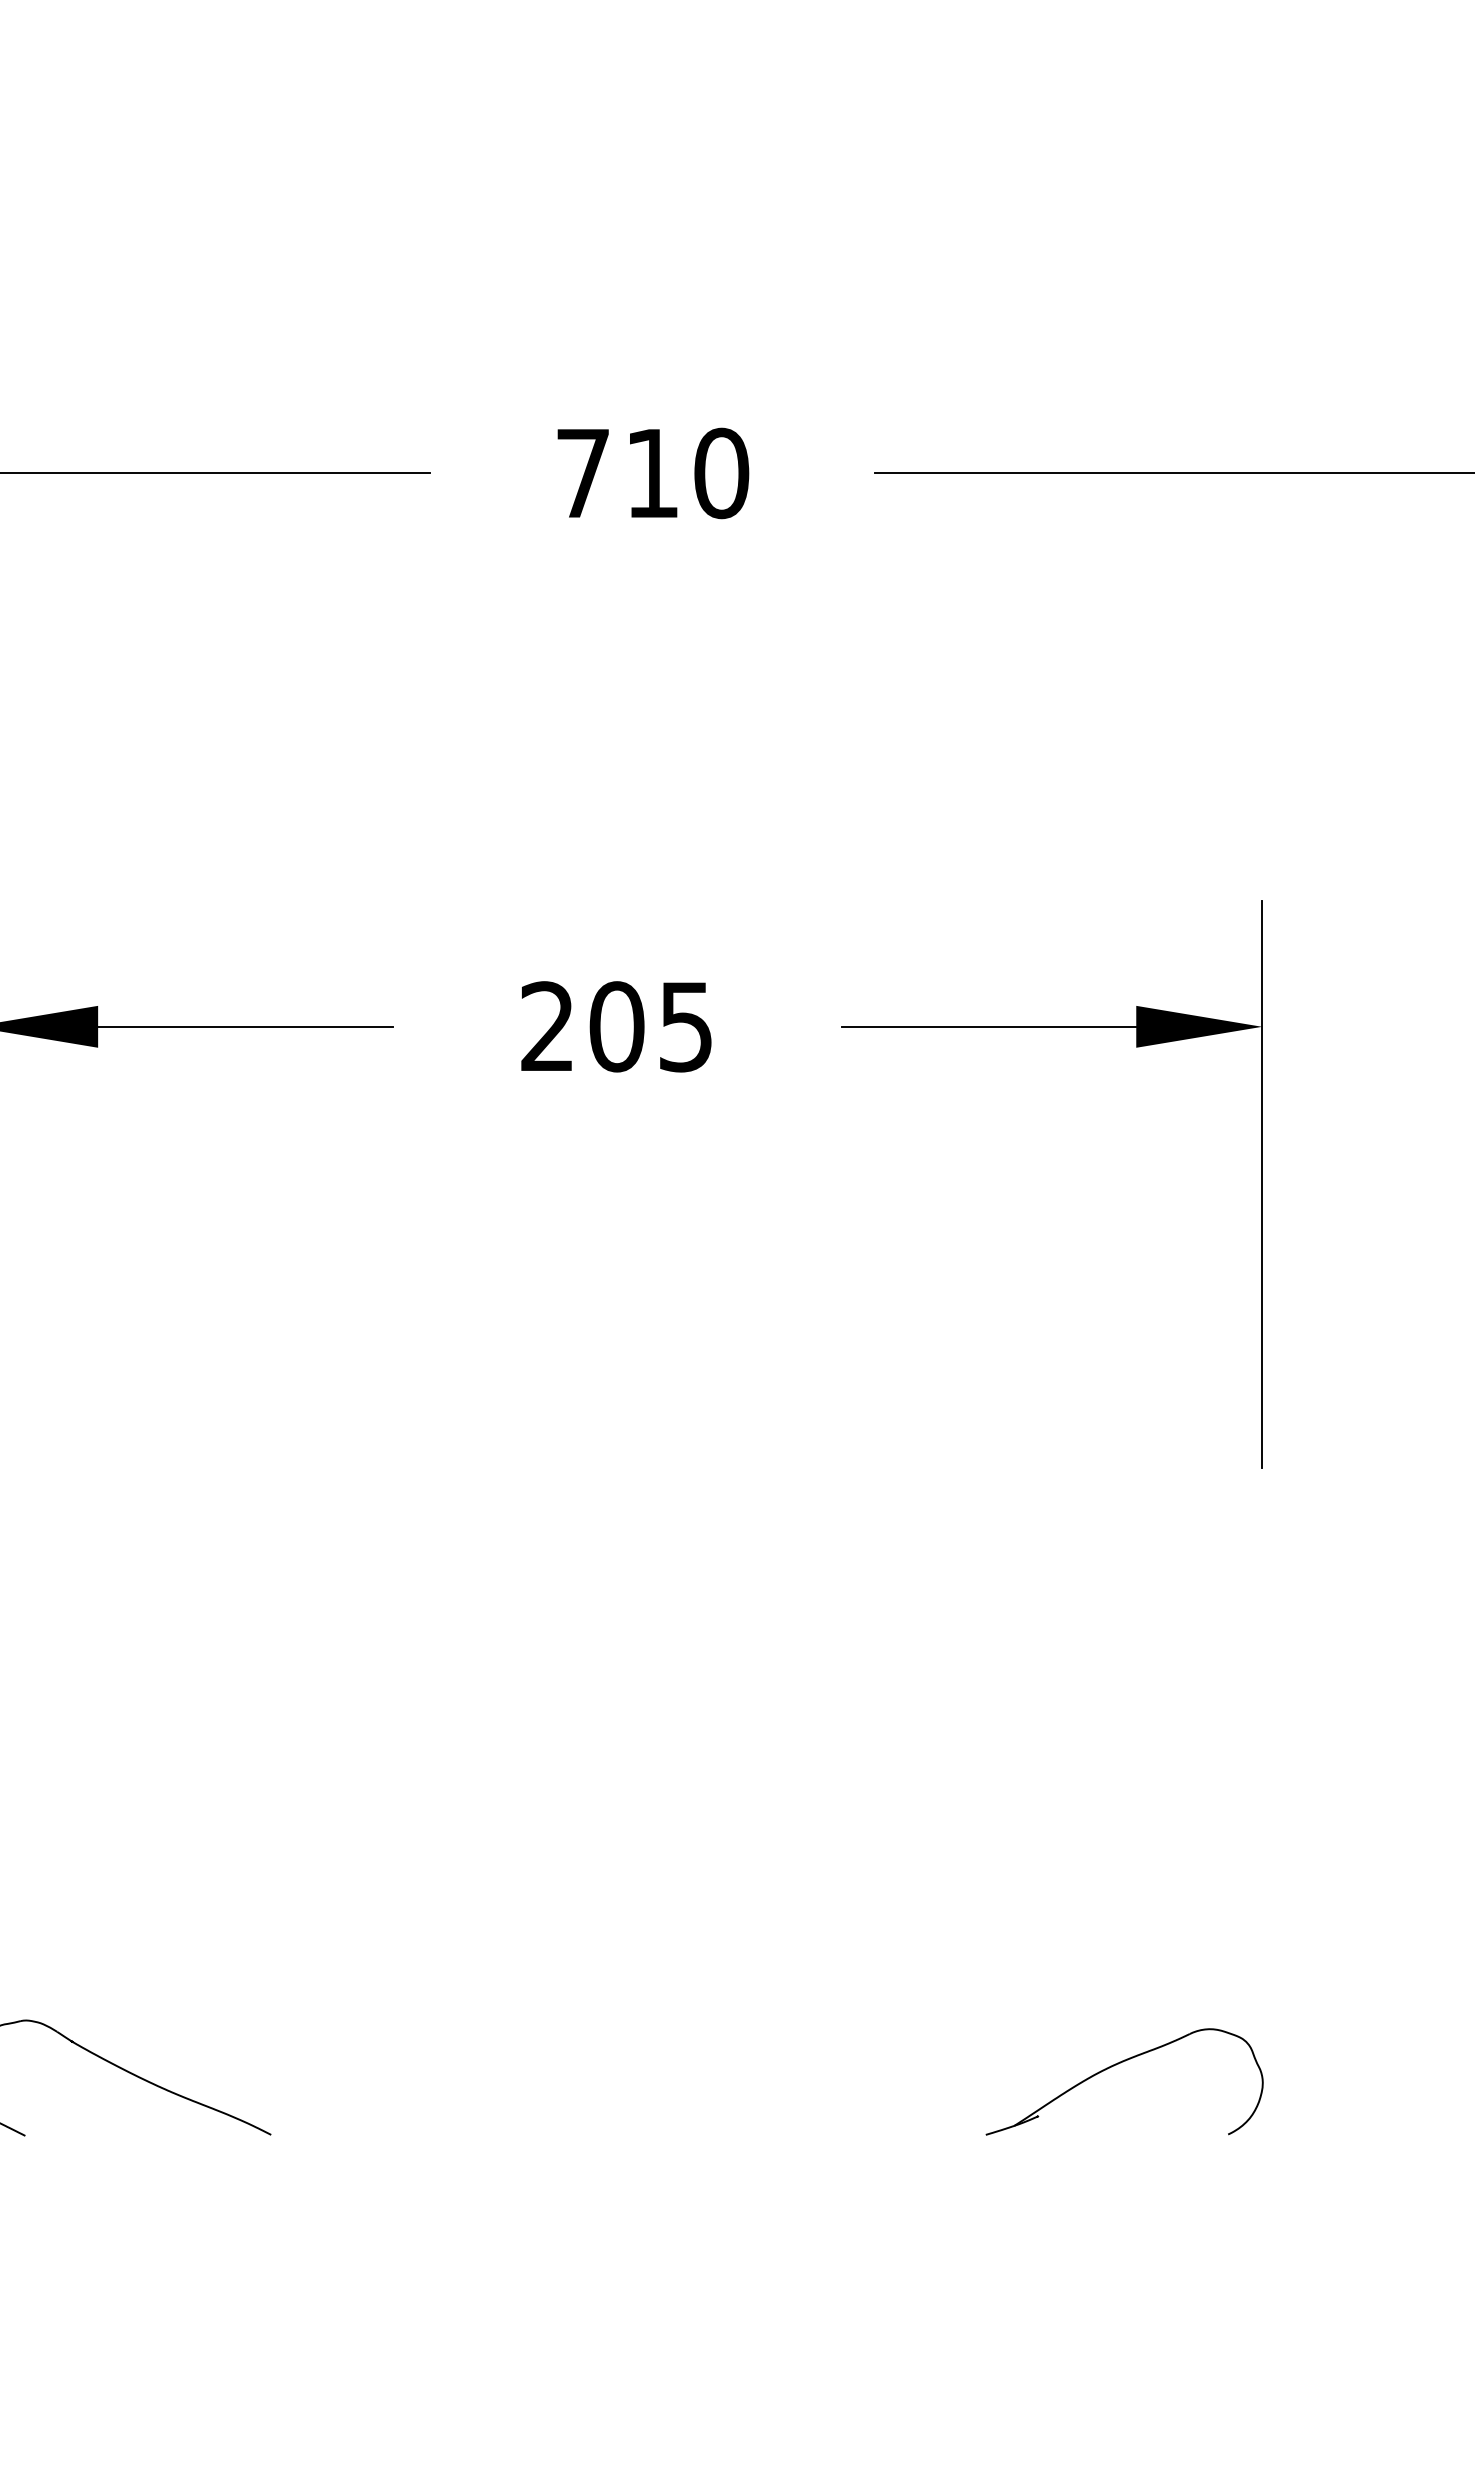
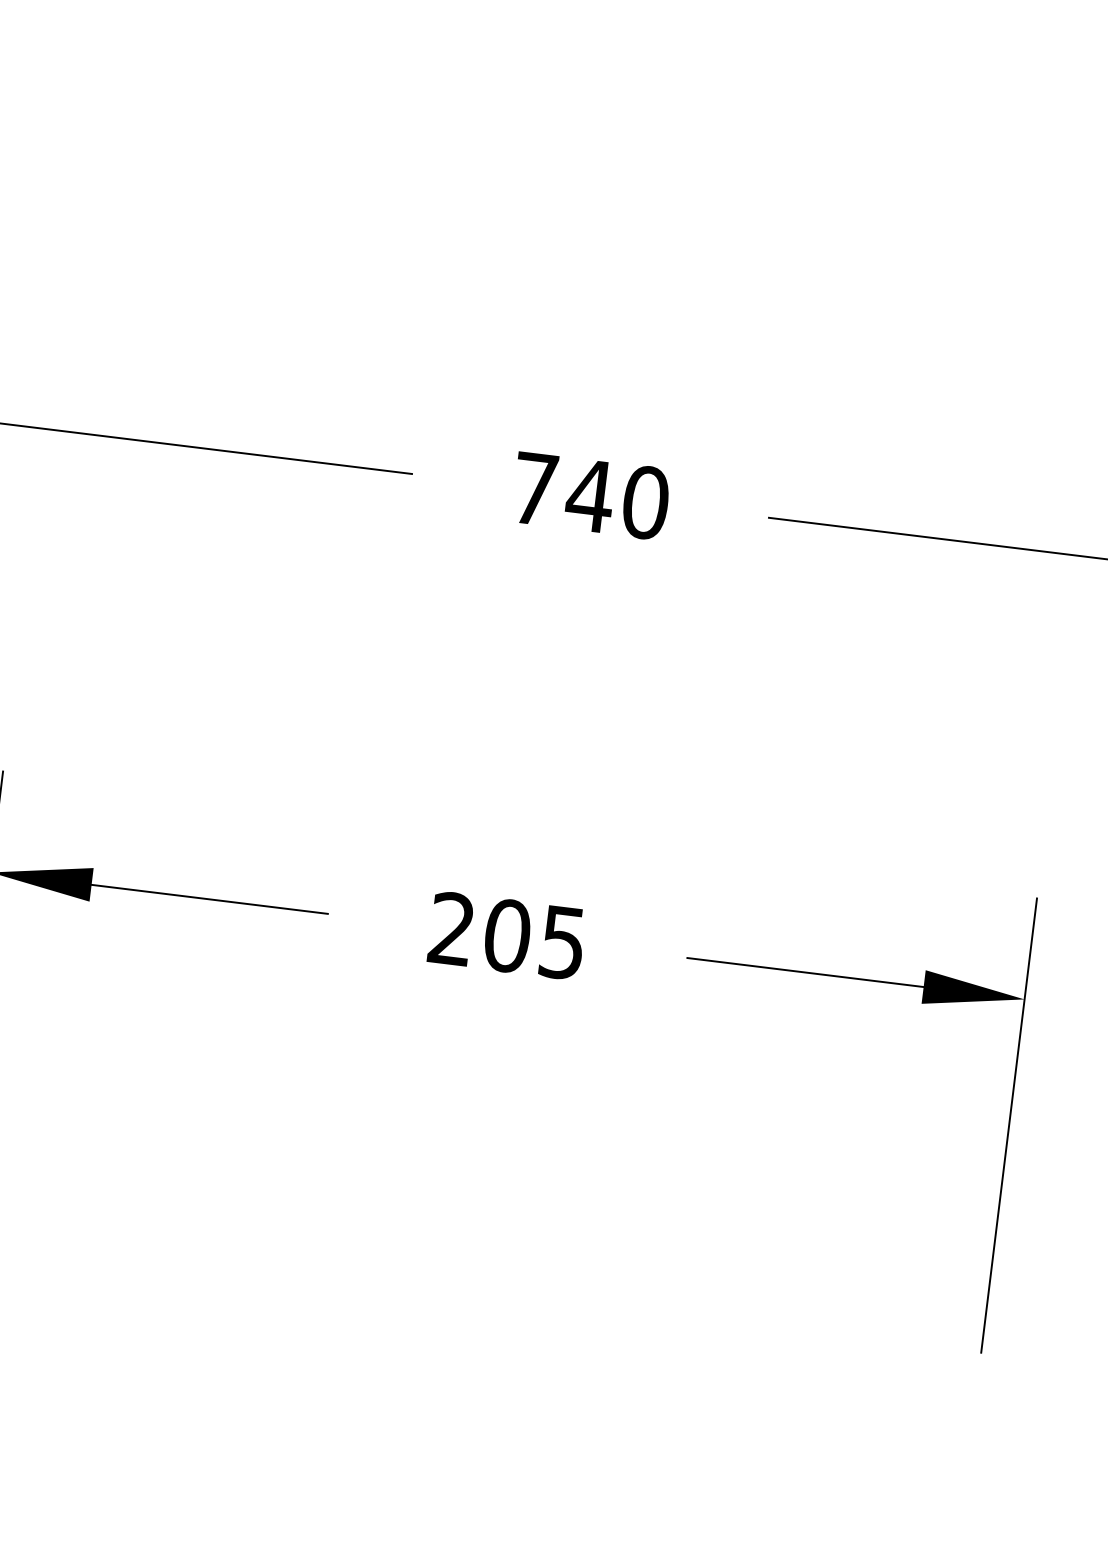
text: (652, 473) -> (590, 495), 710 -> 740

